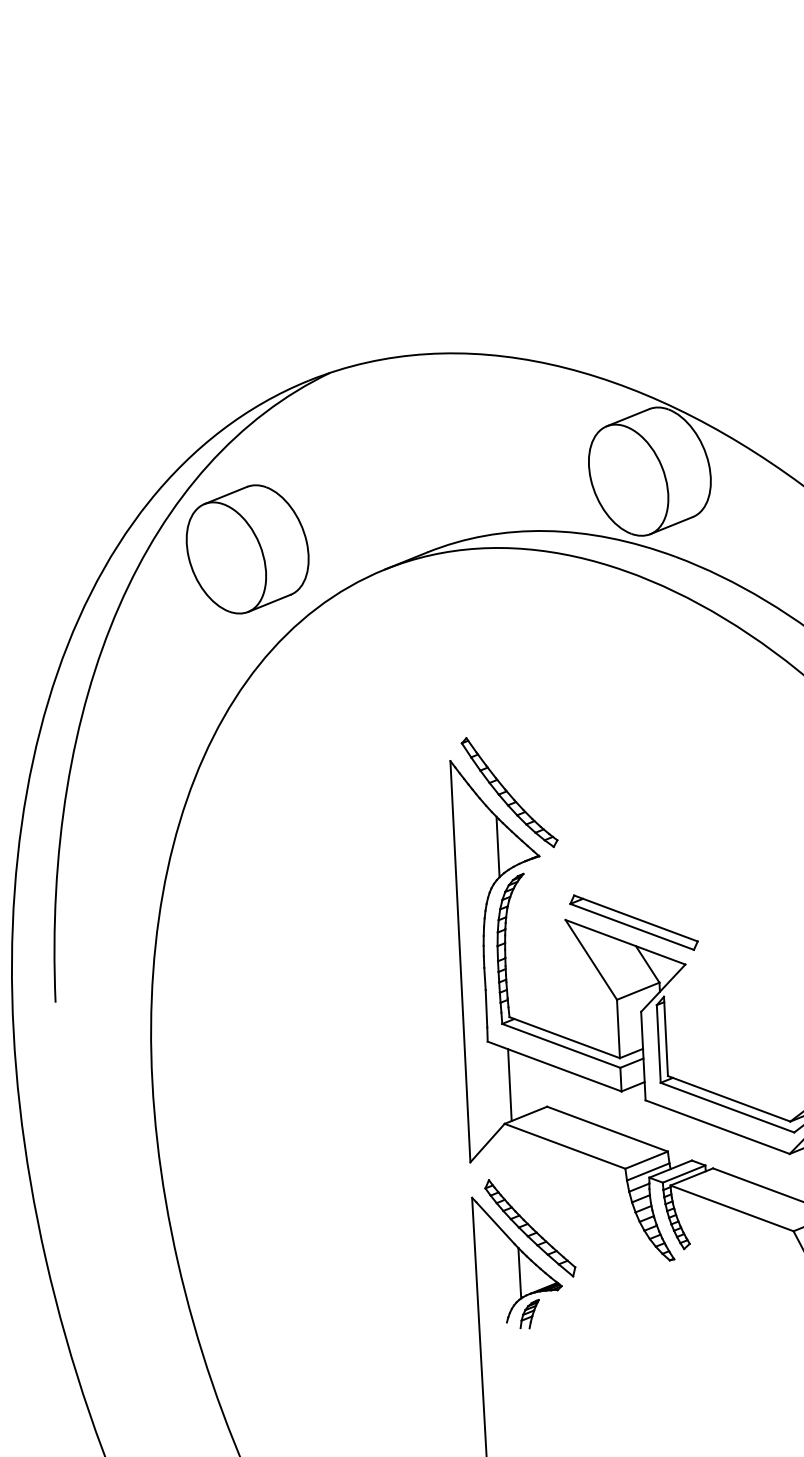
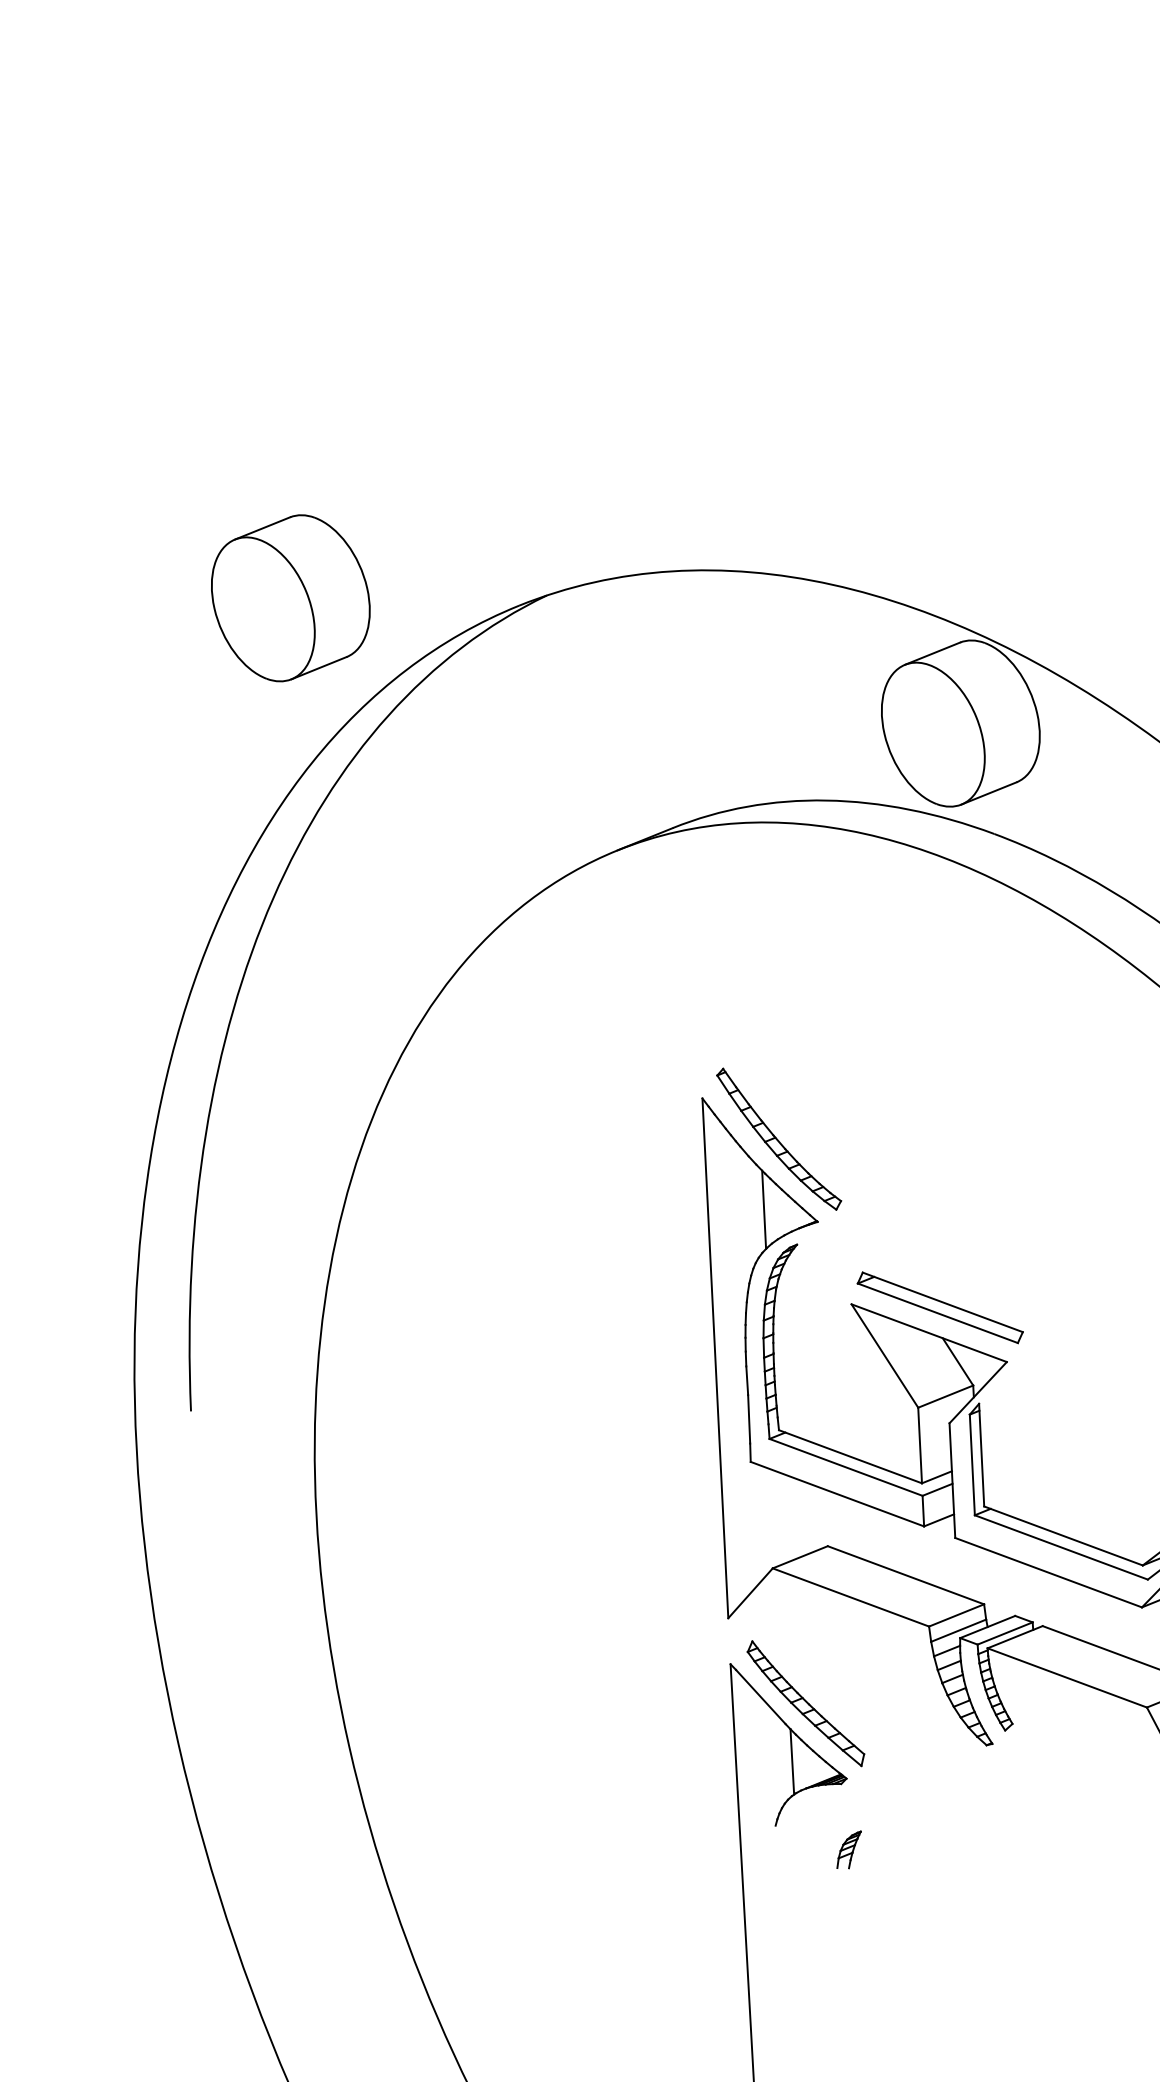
part: (247, 549) -> (290, 598), moved
line: (509, 1084) -> (779, 1517), removed
part: (529, 1313) -> (848, 1849), moved

